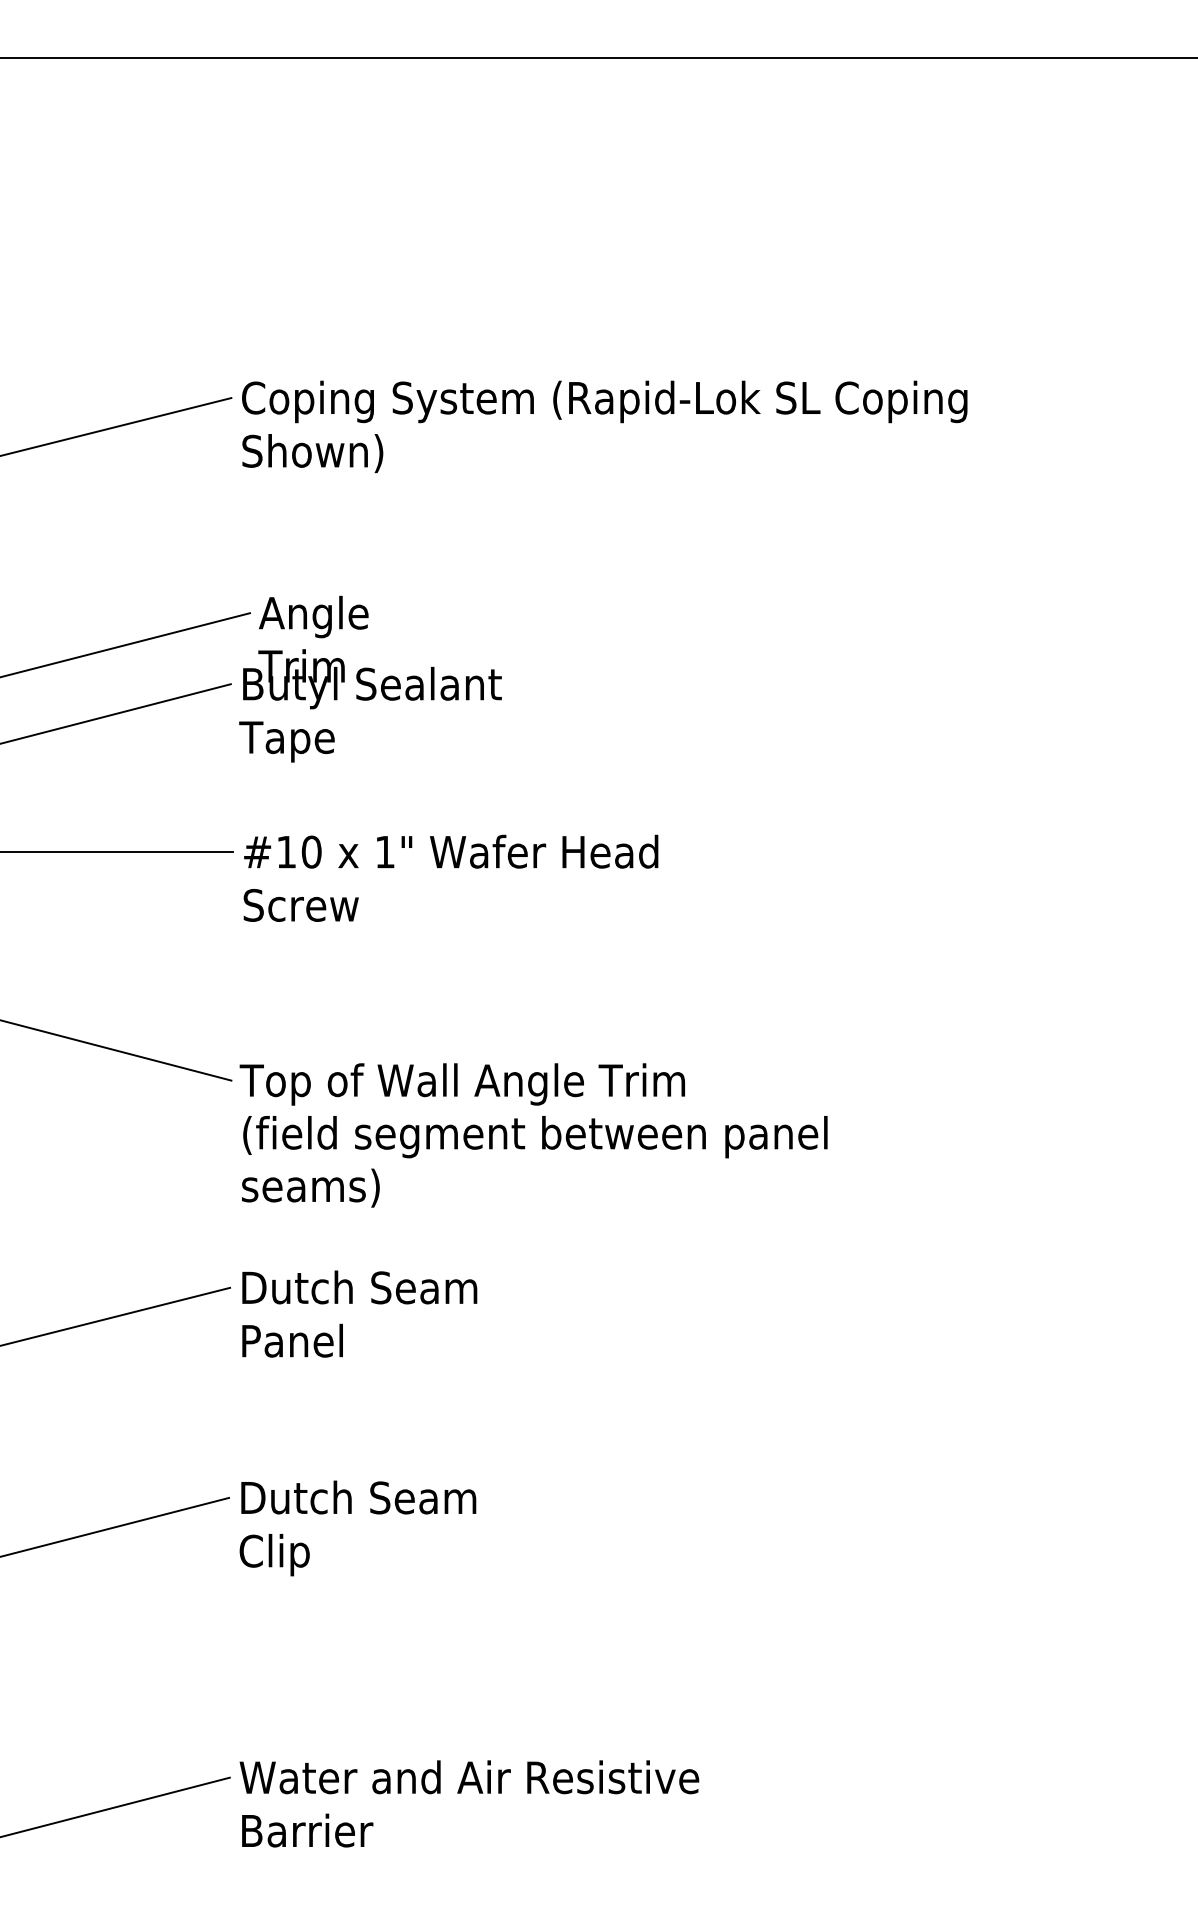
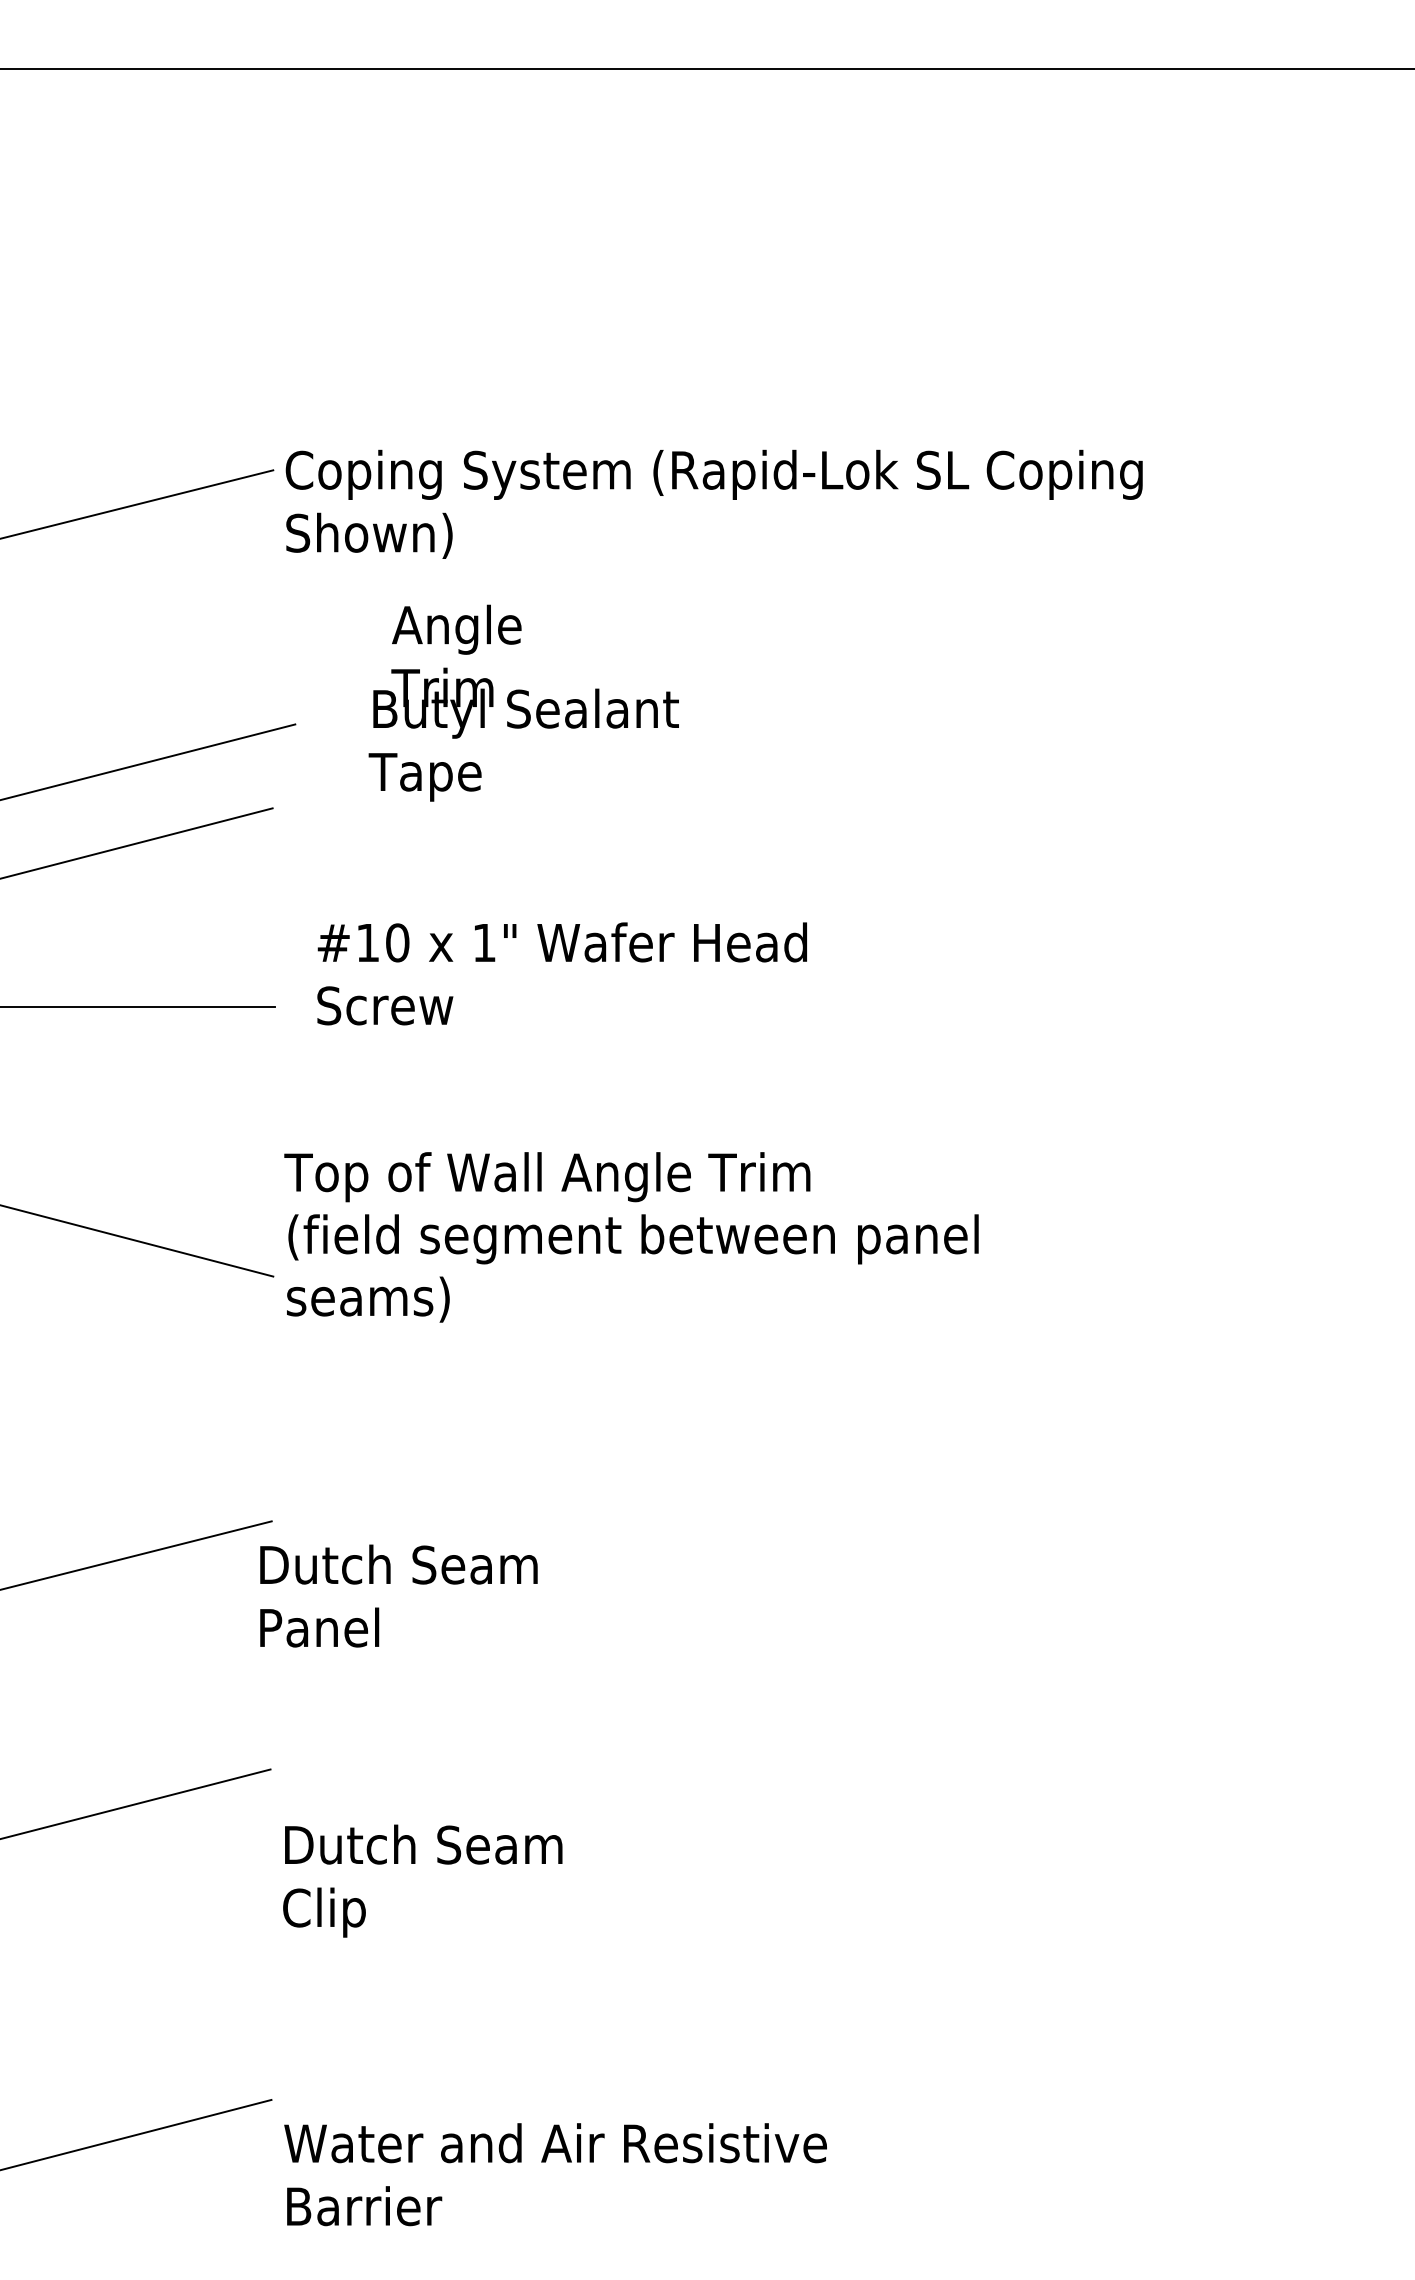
text: (370, 678) -> (523, 702), moved
text: (450, 877) -> (561, 972), moved
text: (533, 1135) -> (631, 1237), moved
text: (359, 1313) -> (398, 1595), moved
text: (357, 1528) -> (422, 1881), moved
text: (469, 1803) -> (555, 2174), moved

